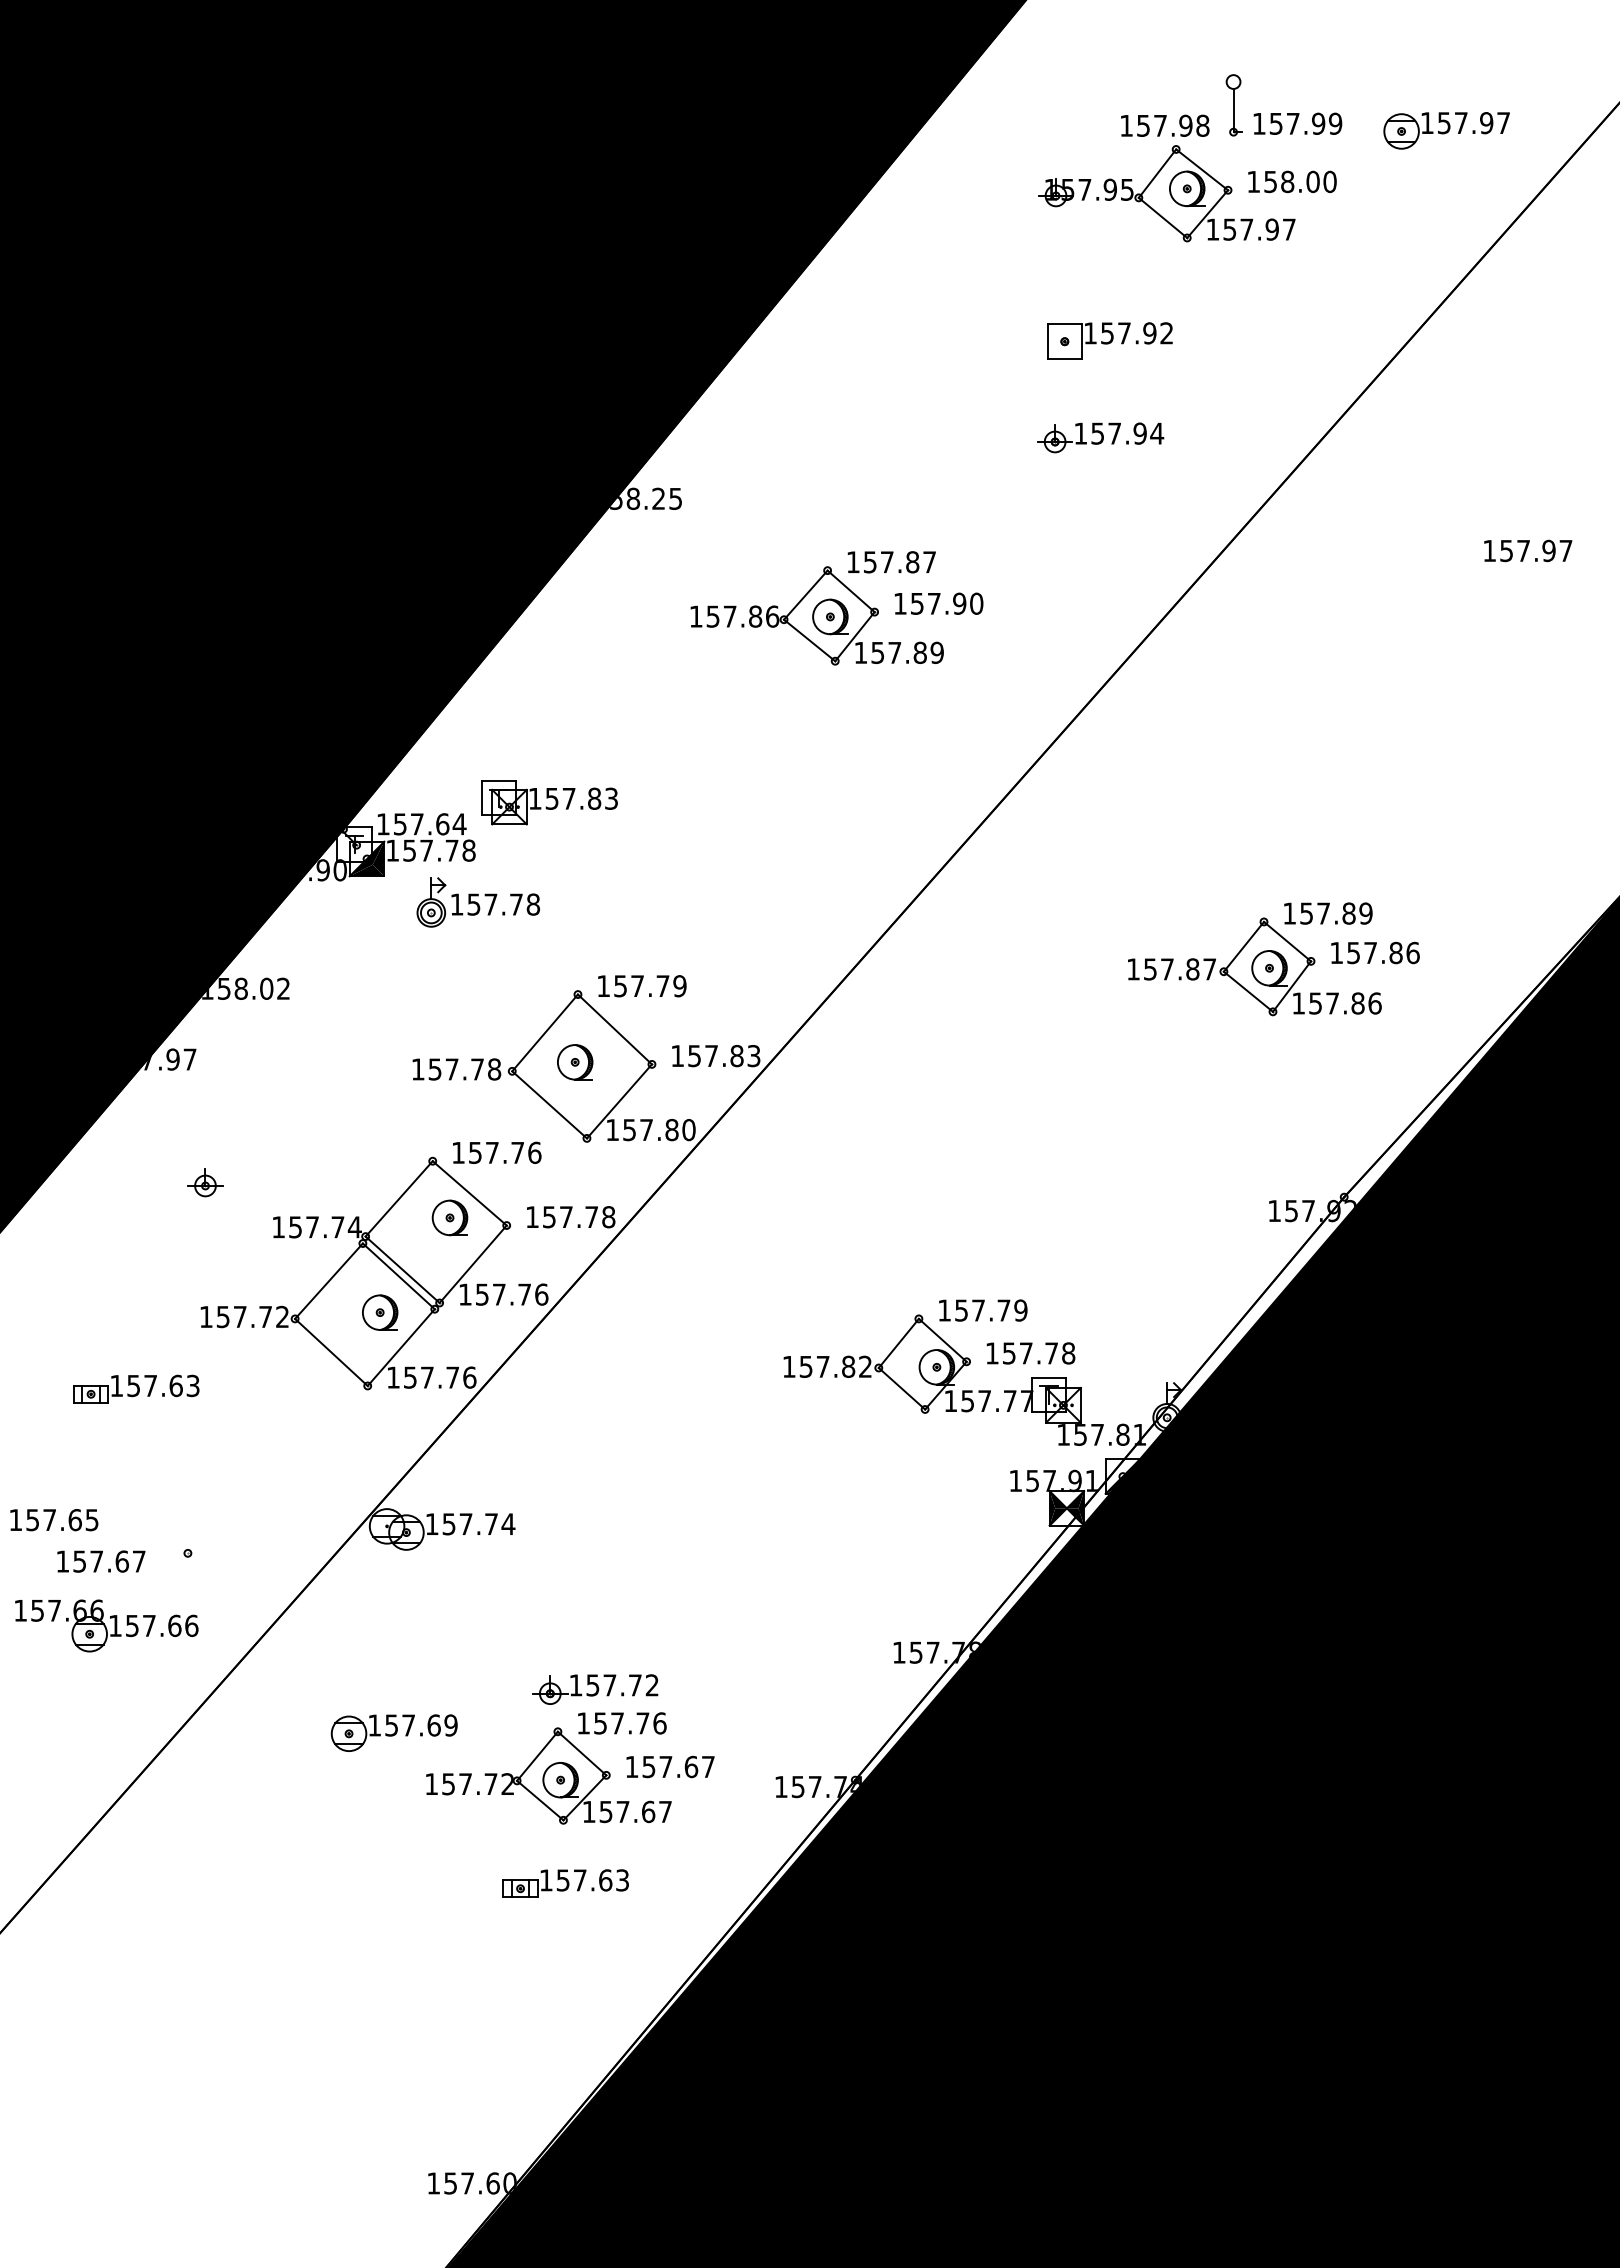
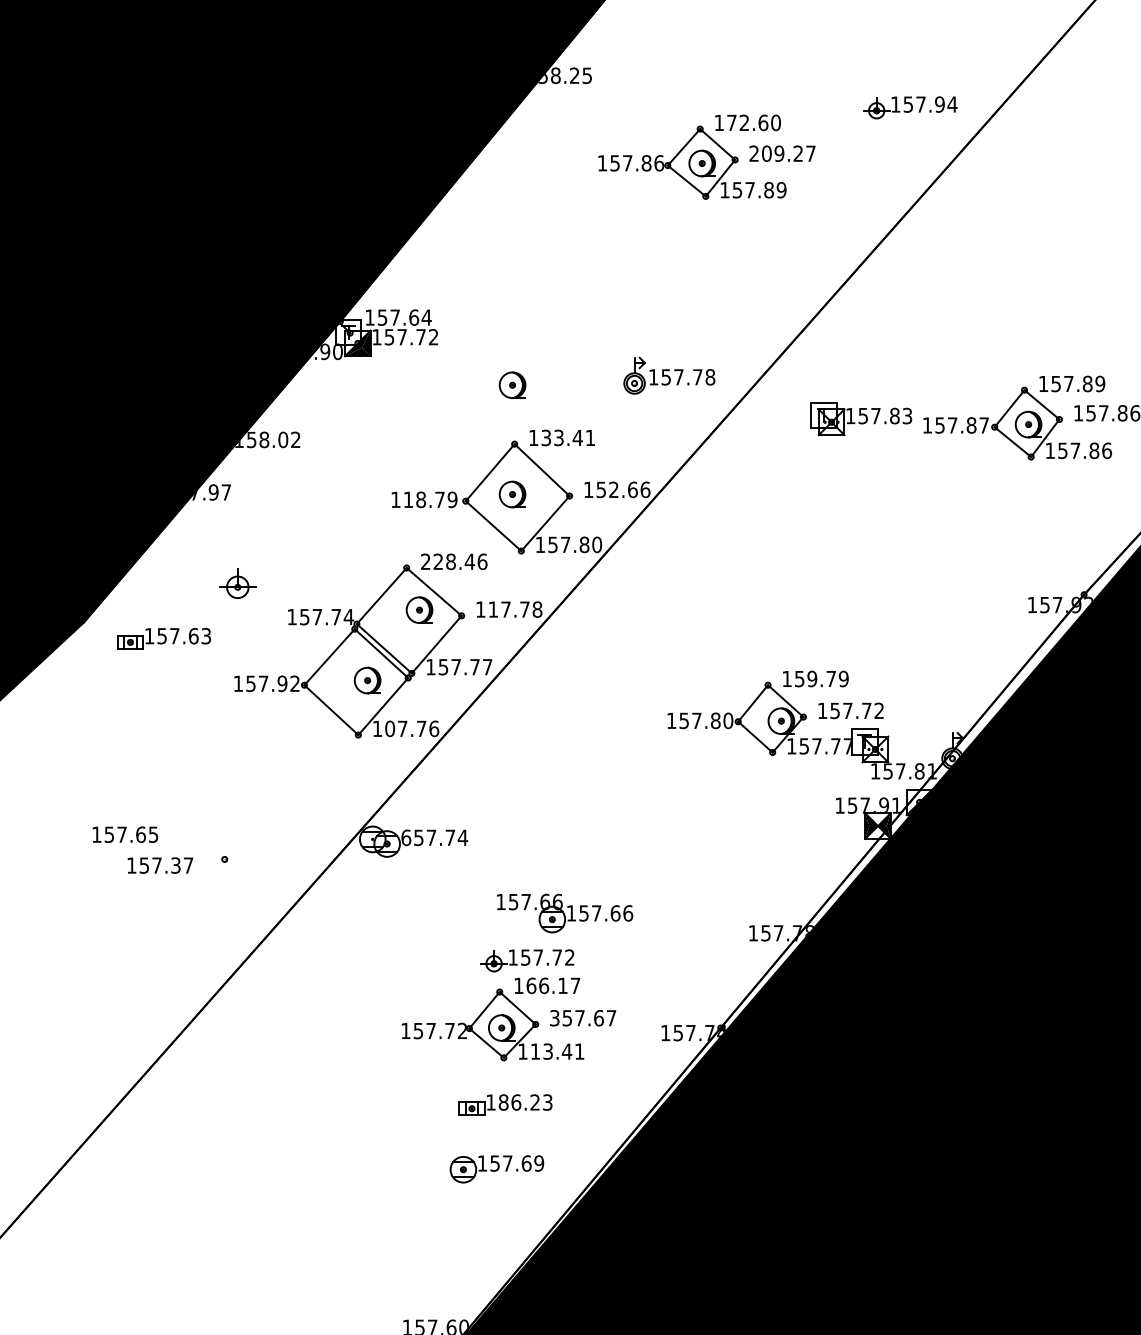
part: (1100, 437) -> (910, 107), moved
text: (900, 562) -> (754, 123), 157.87 -> 172.60
text: (938, 603) -> (782, 153), 157.90 -> 209.27
part: (549, 802) -> (861, 418), moved
text: (468, 850) -> (433, 337), 157.78 -> 157.72
part: (477, 902) -> (668, 375), moved
part: (575, 915) -> (512, 385), added
text: (650, 986) -> (568, 438), 157.79 -> 133.41
text: (732, 1055) -> (629, 489), 157.83 -> 152.66
text: (464, 1069) -> (430, 499), 157.78 -> 118.79
text: (488, 1152) -> (448, 561), 157.76 -> 228.46
part: (205, 1182) -> (237, 583), size x1.4
text: (549, 1217) -> (493, 609), 157.78 -> 117.78
text: (541, 1294) -> (487, 667), 157.76 -> 157.77
text: (978, 1310) -> (812, 678), 157.79 -> 159.79
text: (265, 1316) -> (282, 683), 157.72 -> 157.92
text: (1068, 1353) -> (879, 710), 157.78 -> 157.72
text: (865, 1366) -> (728, 720), 157.82 -> 157.80
text: (410, 1377) -> (390, 728), 157.76 -> 107.76
part: (136, 1388) -> (164, 638), moved
text: (431, 1524) -> (405, 838), 157.74 -> 657.74
text: (122, 1561) -> (176, 865), 157.67 -> 157.37
part: (106, 1625) -> (564, 913), moved
text: (630, 1723) -> (553, 985), 157.76 -> 166.17
part: (393, 1732) -> (496, 1168), moved
text: (631, 1766) -> (554, 1017), 157.67 -> 357.67
text: (635, 1811) -> (557, 1051), 157.67 -> 113.41
text: (584, 1880) -> (519, 1102), 157.63 -> 186.23

